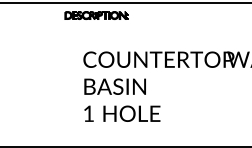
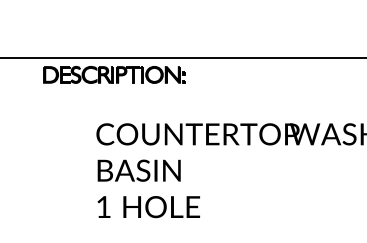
part: (96, 15) -> (114, 74), size x1.67

